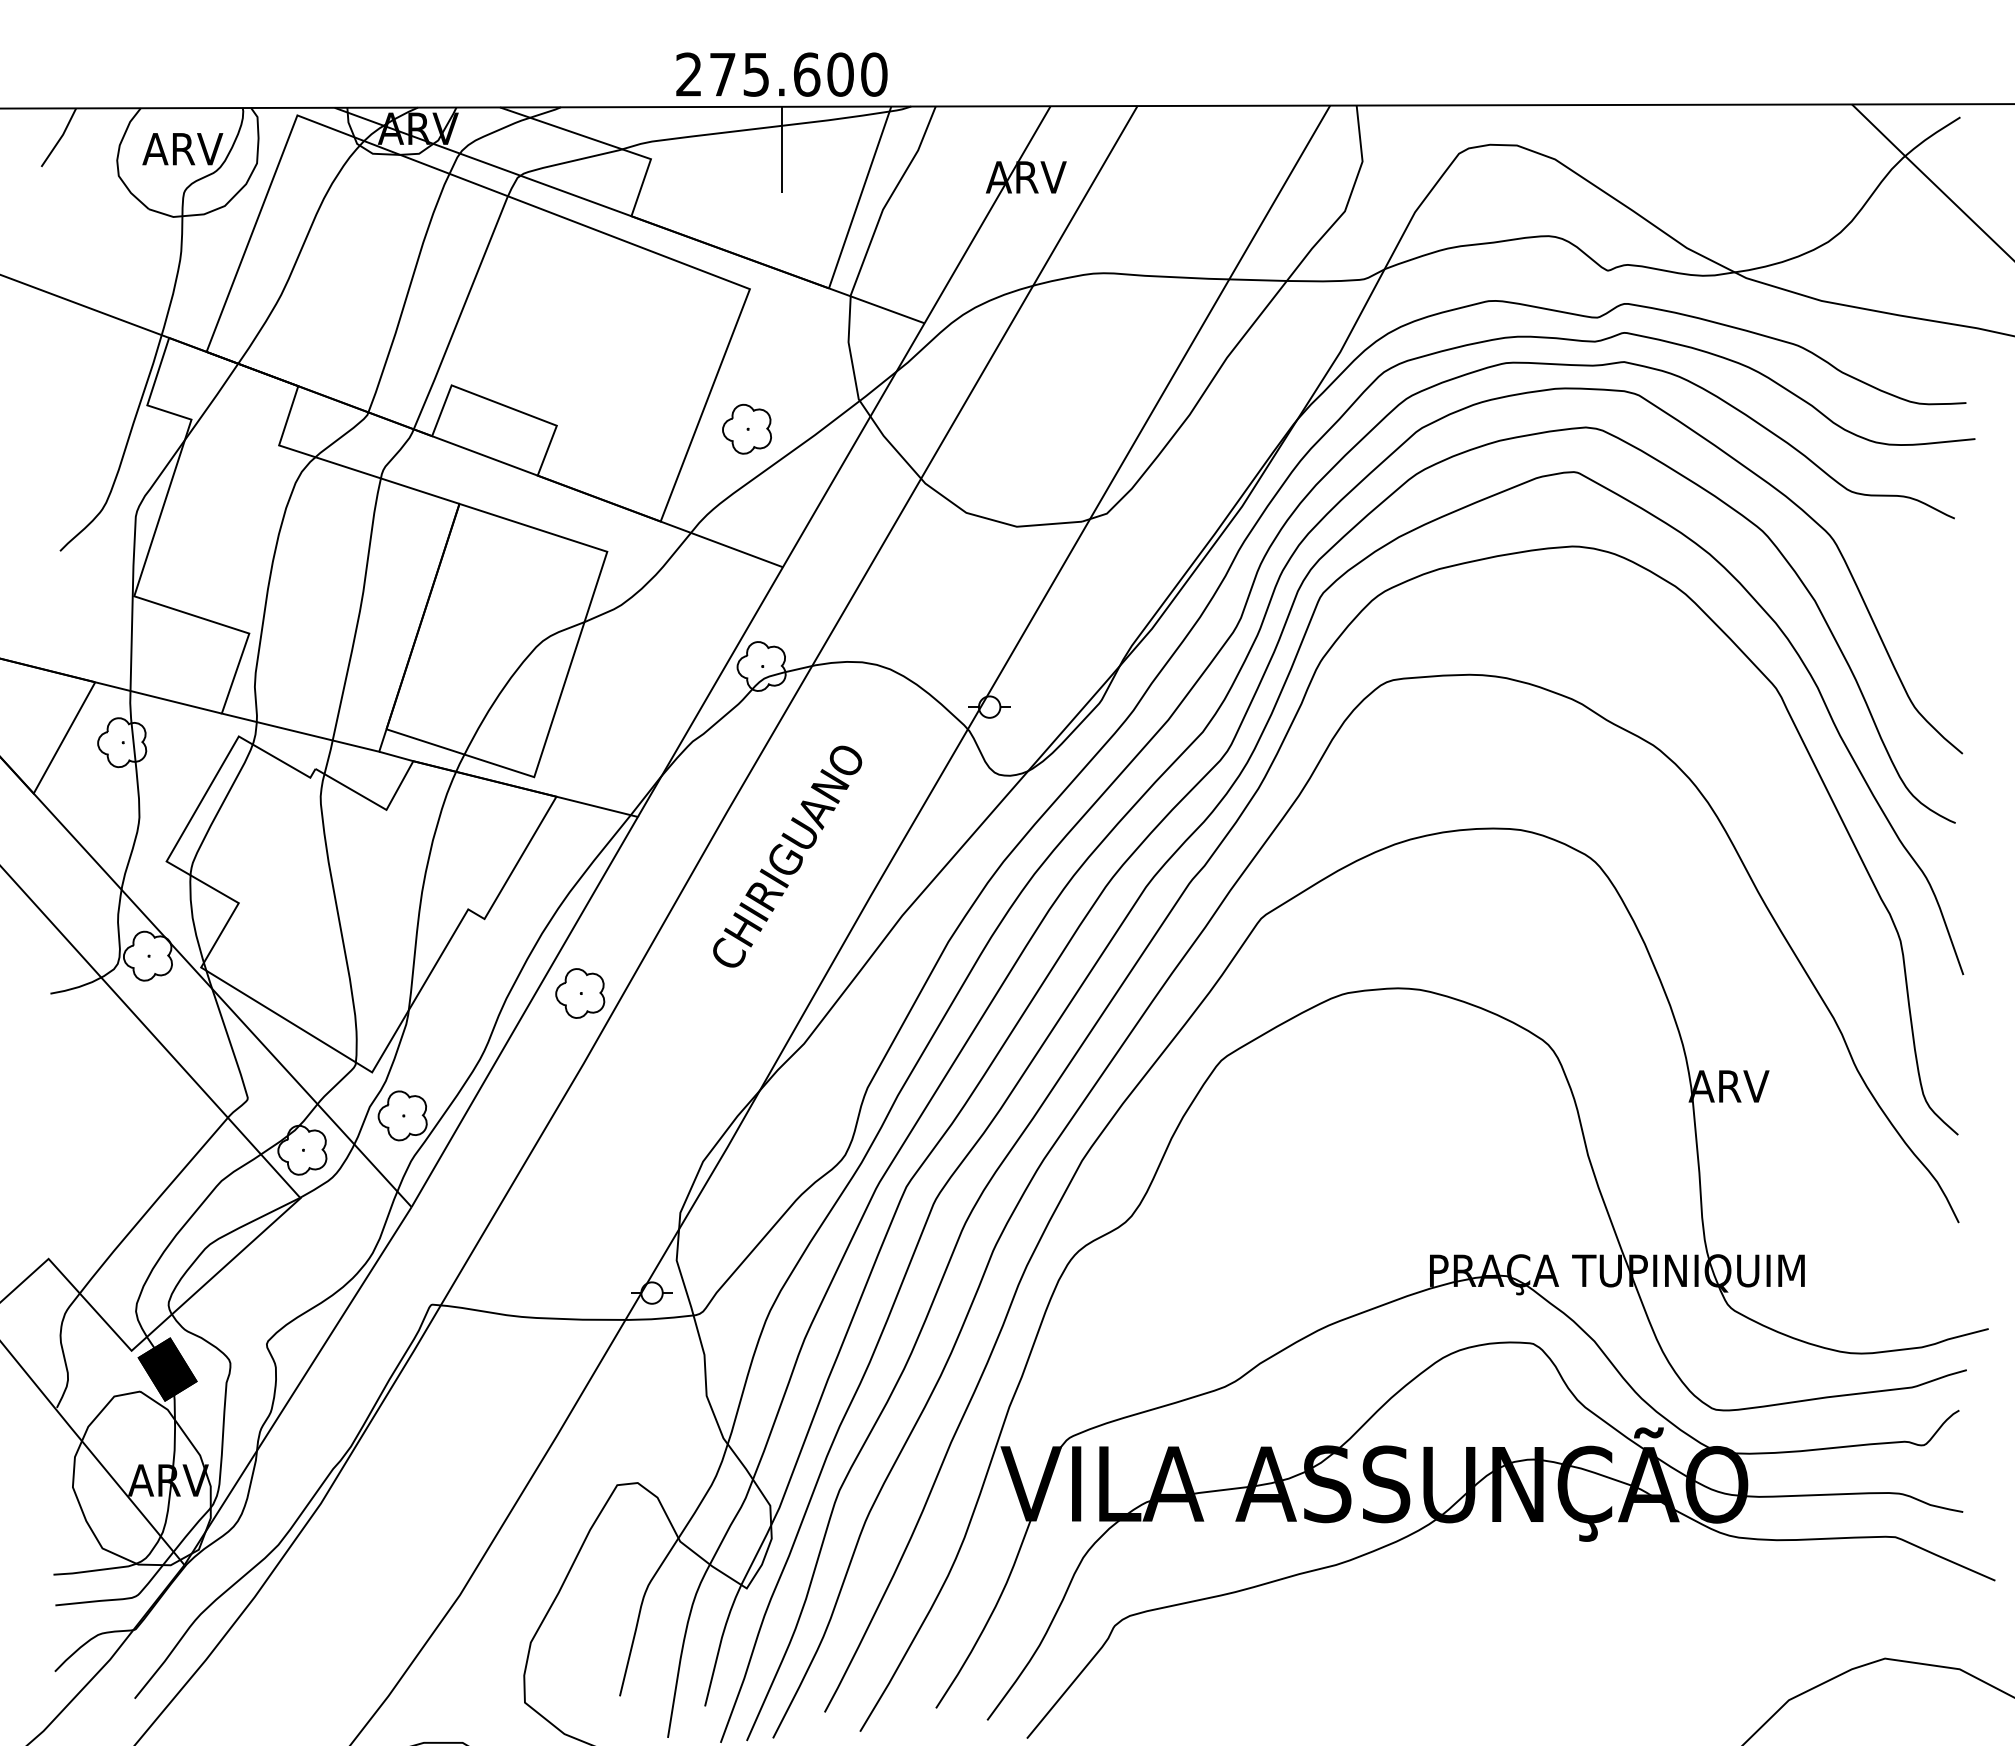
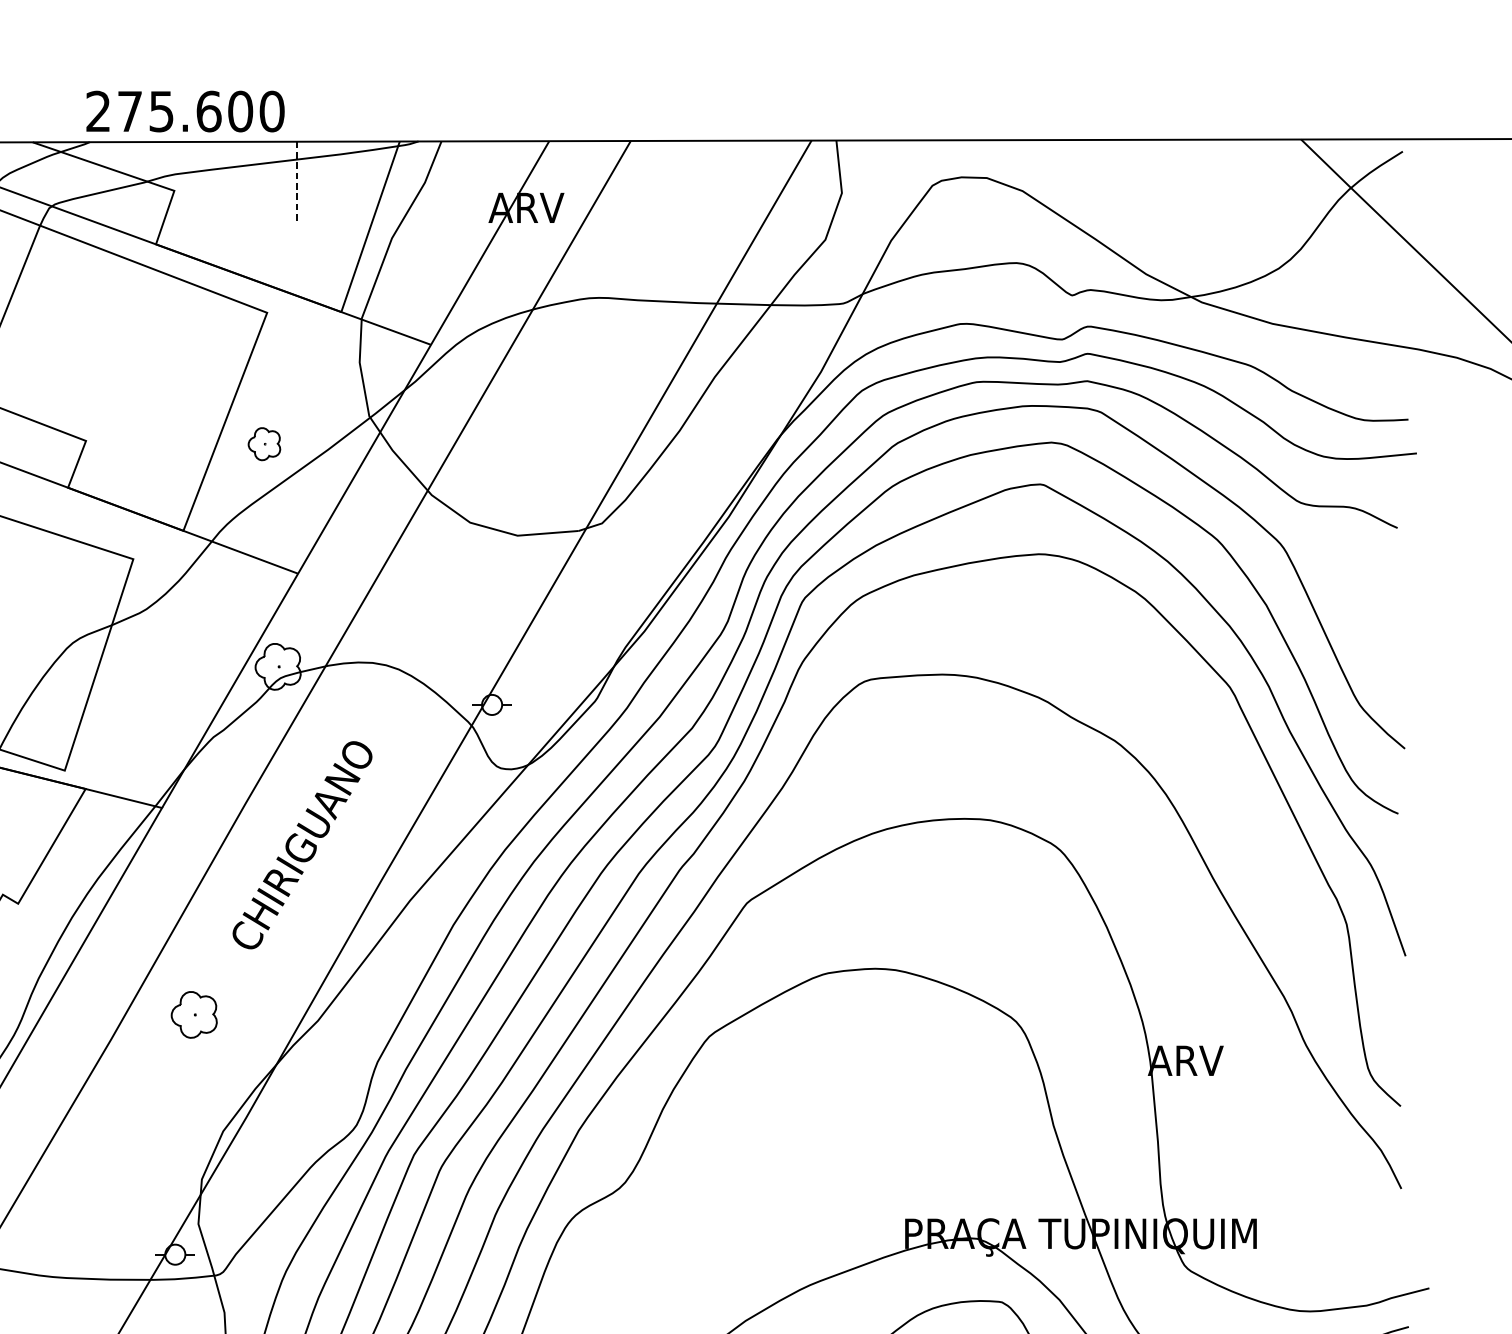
text: (781, 74) -> (185, 111), moved
line: (781, 149) -> (296, 181), solid -> dashed
part: (746, 428) -> (263, 443), size x0.7
part: (580, 993) -> (194, 1014), moved

